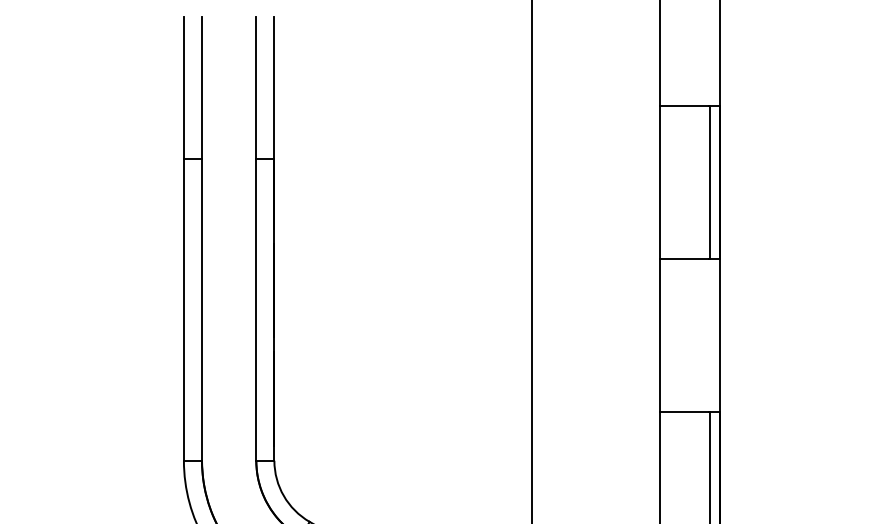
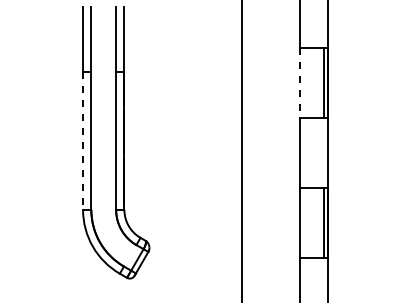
line: (659, 184) -> (300, 83), solid -> dashed
line: (184, 310) -> (83, 141), solid -> dashed

